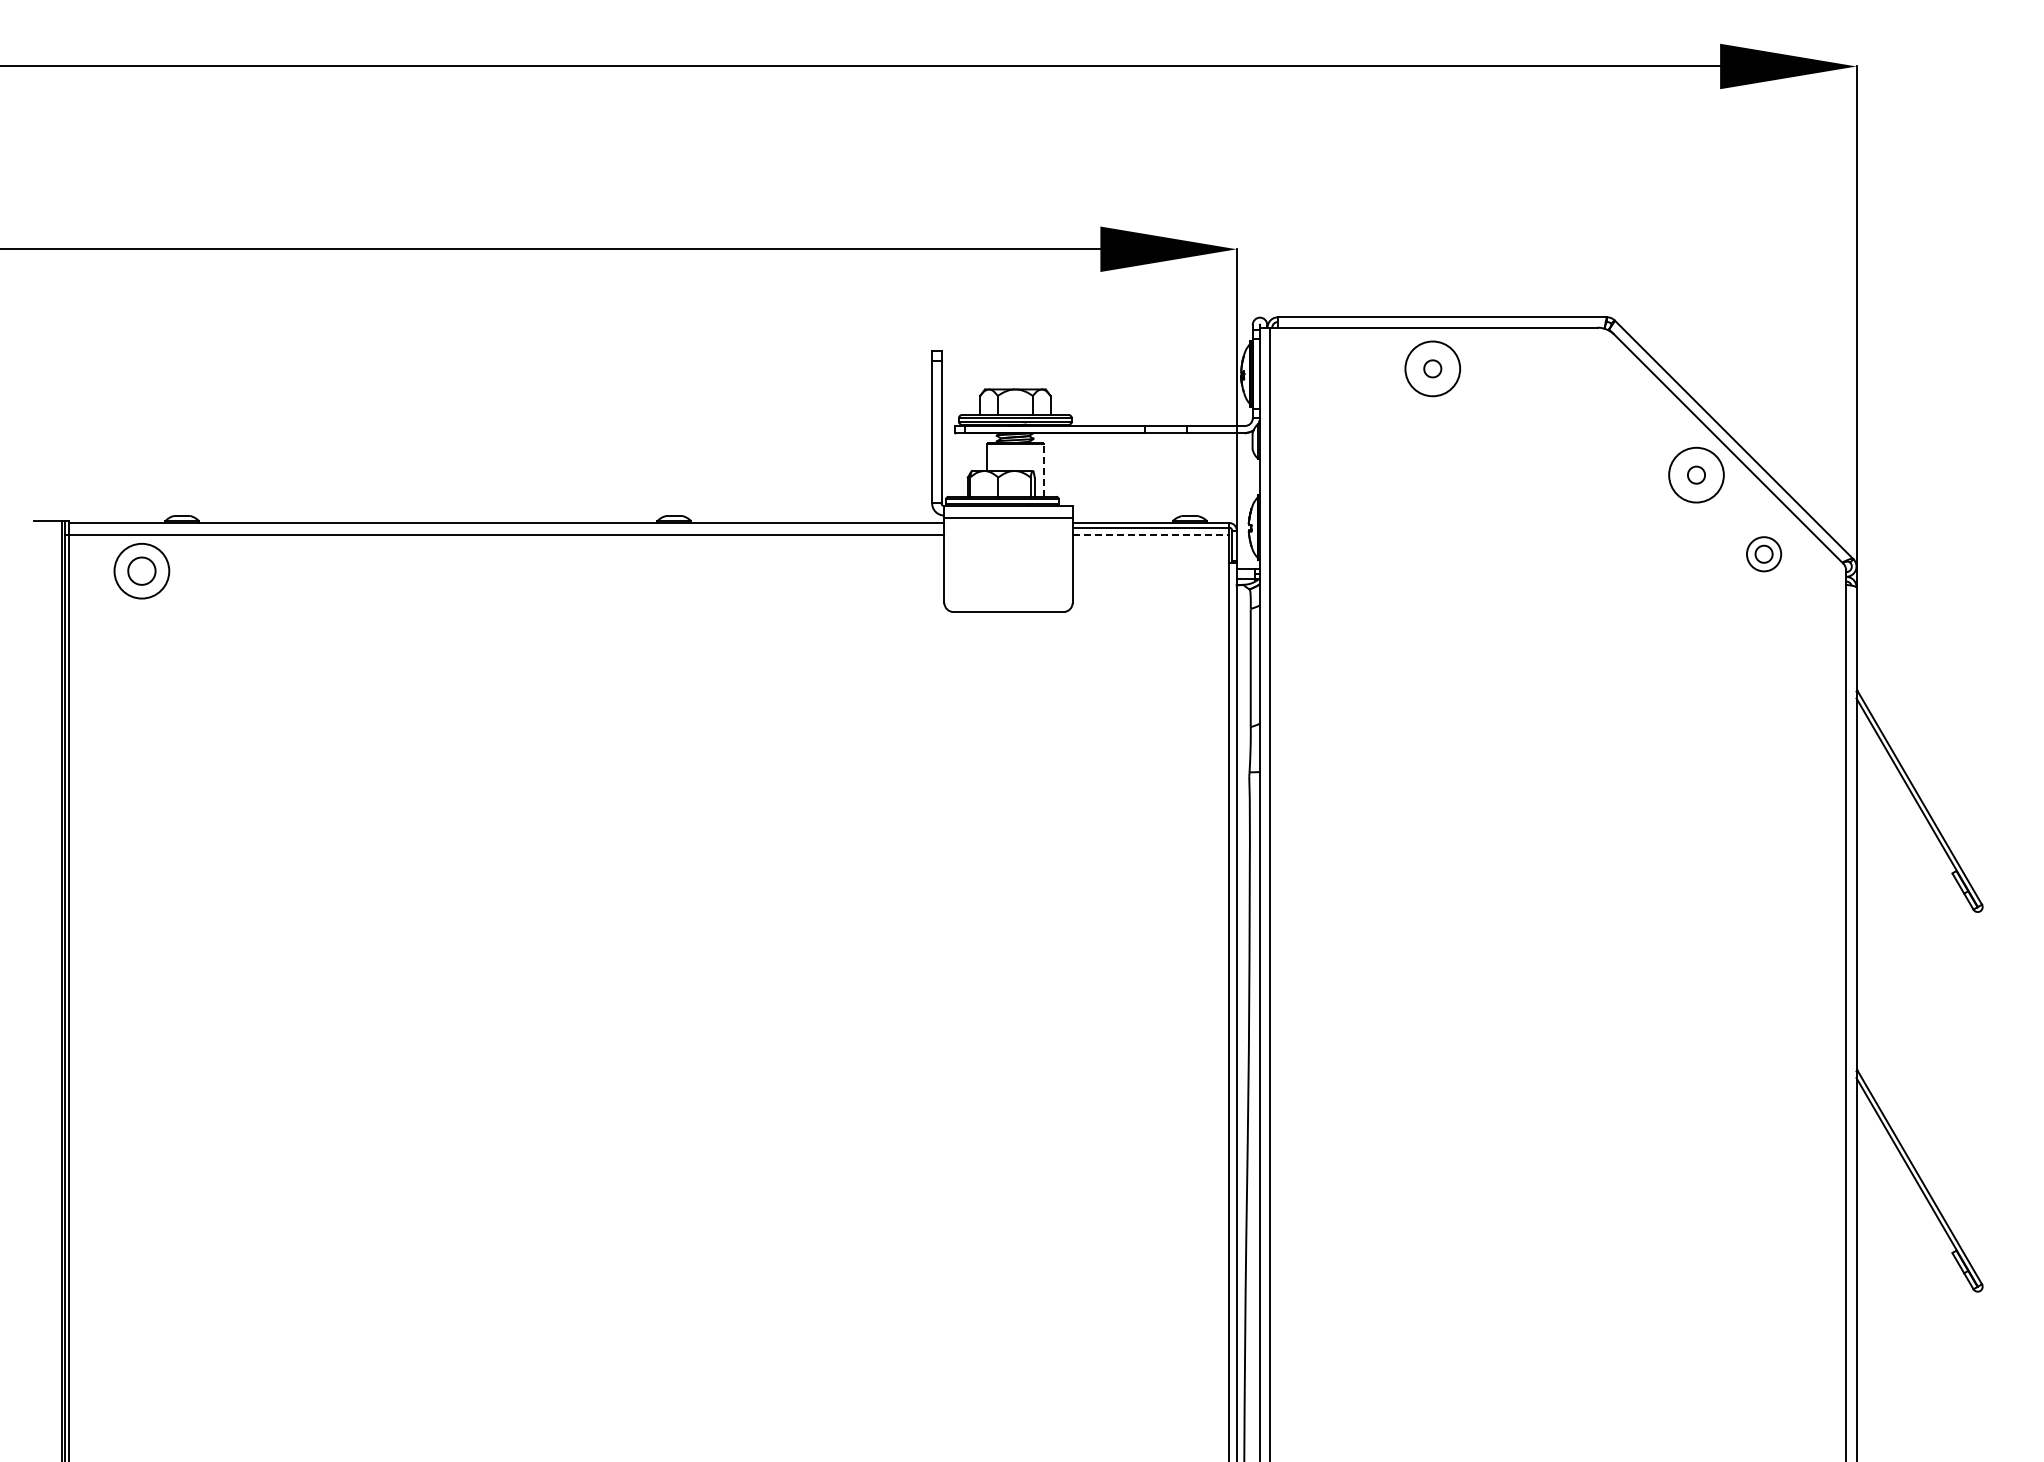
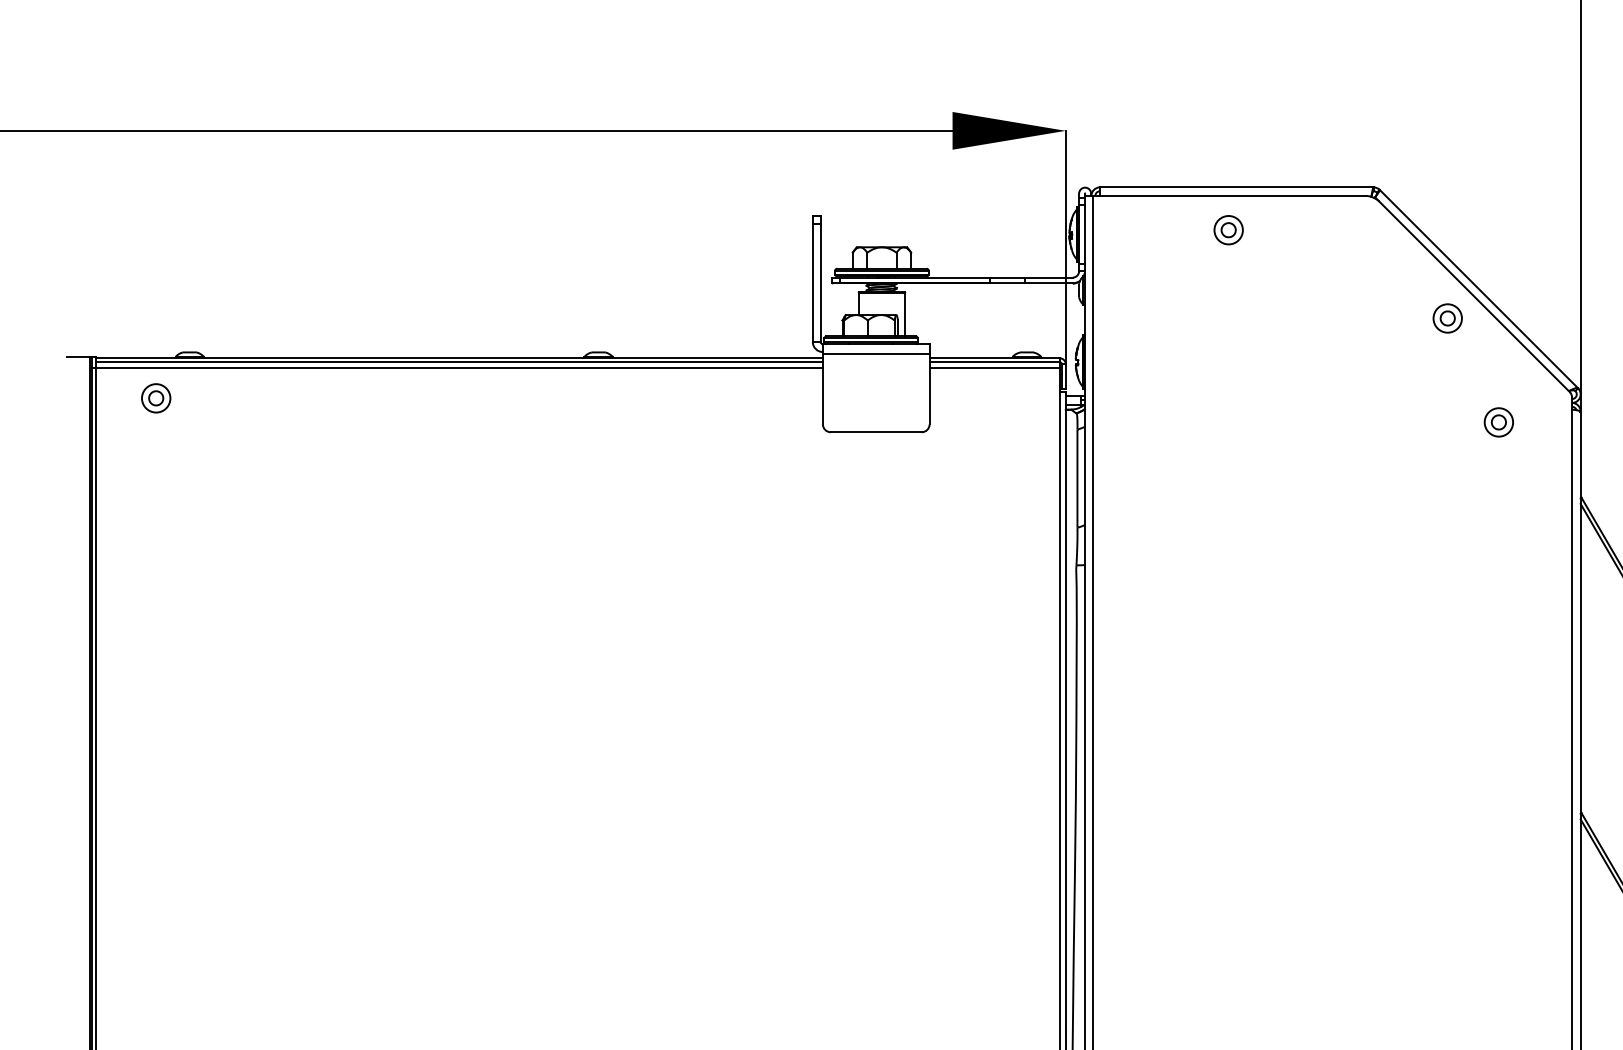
circle: (1432, 368) -> (1228, 229), size x0.62
line: (1043, 470) -> (905, 314), dashed -> solid
circle: (1696, 475) -> (1447, 318), size x0.62
line: (506, 527) -> (459, 361), added
line: (1151, 535) -> (995, 368), dashed -> solid
part: (1764, 554) -> (1499, 422), moved
part: (141, 571) -> (156, 398), size x0.62

